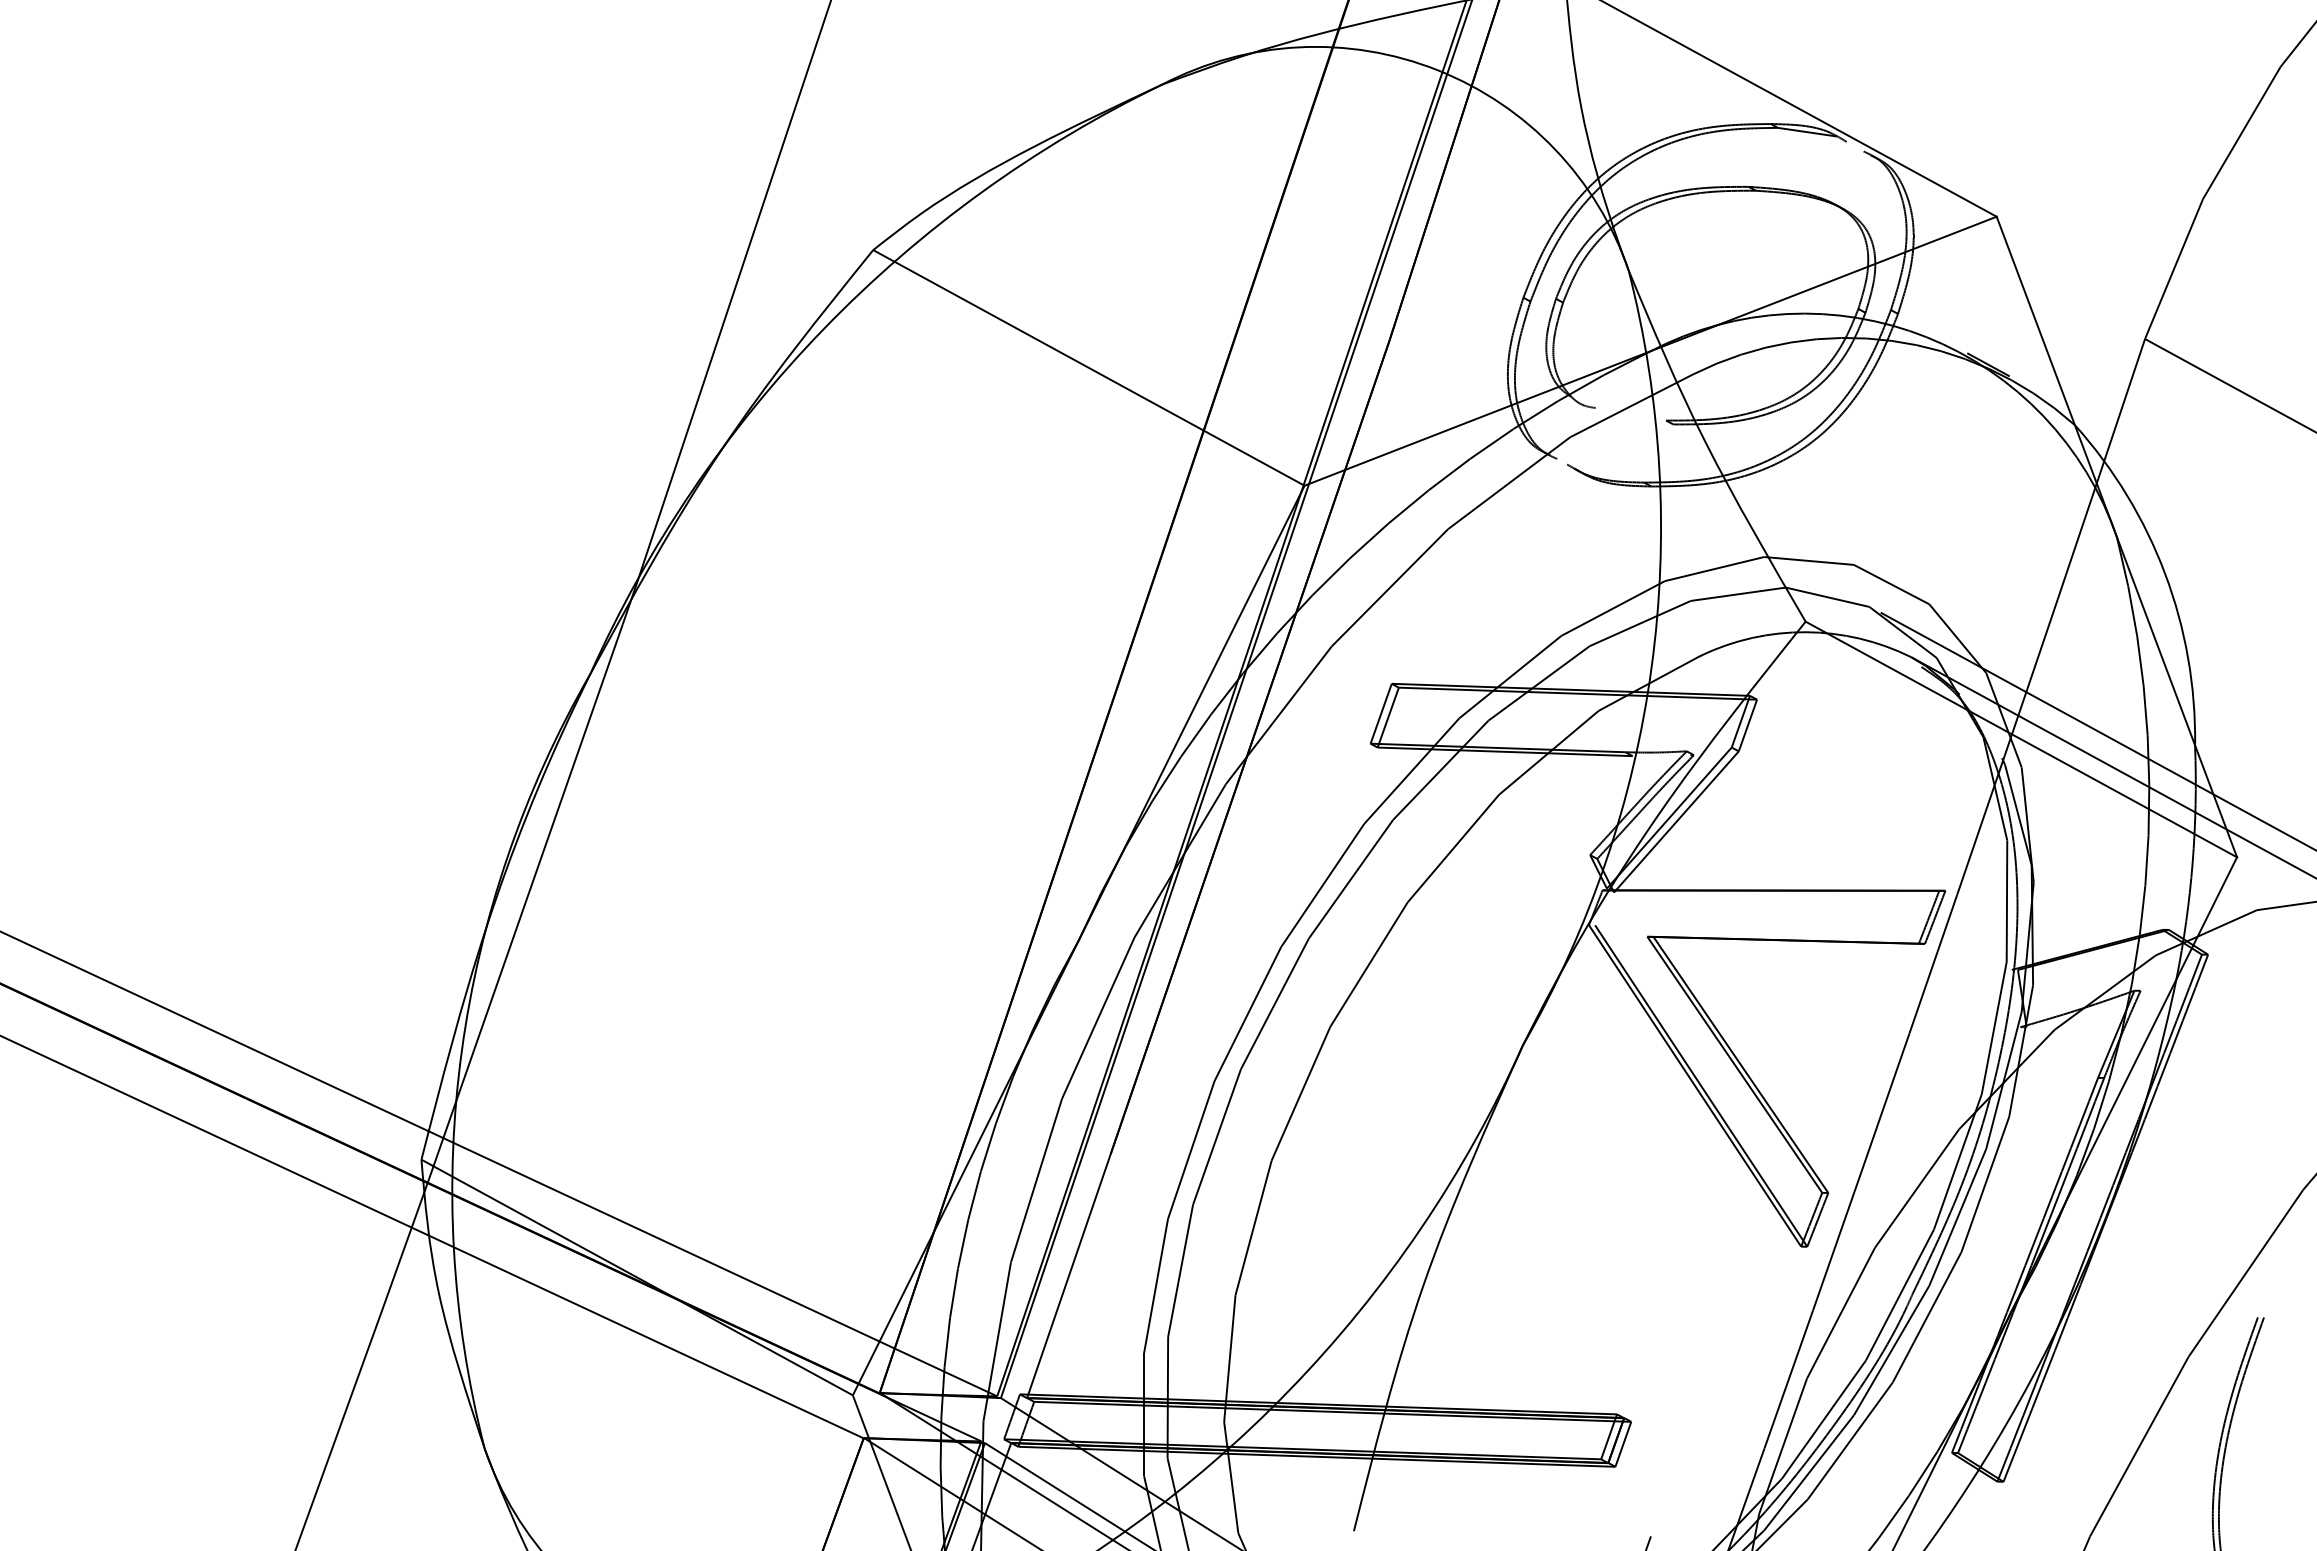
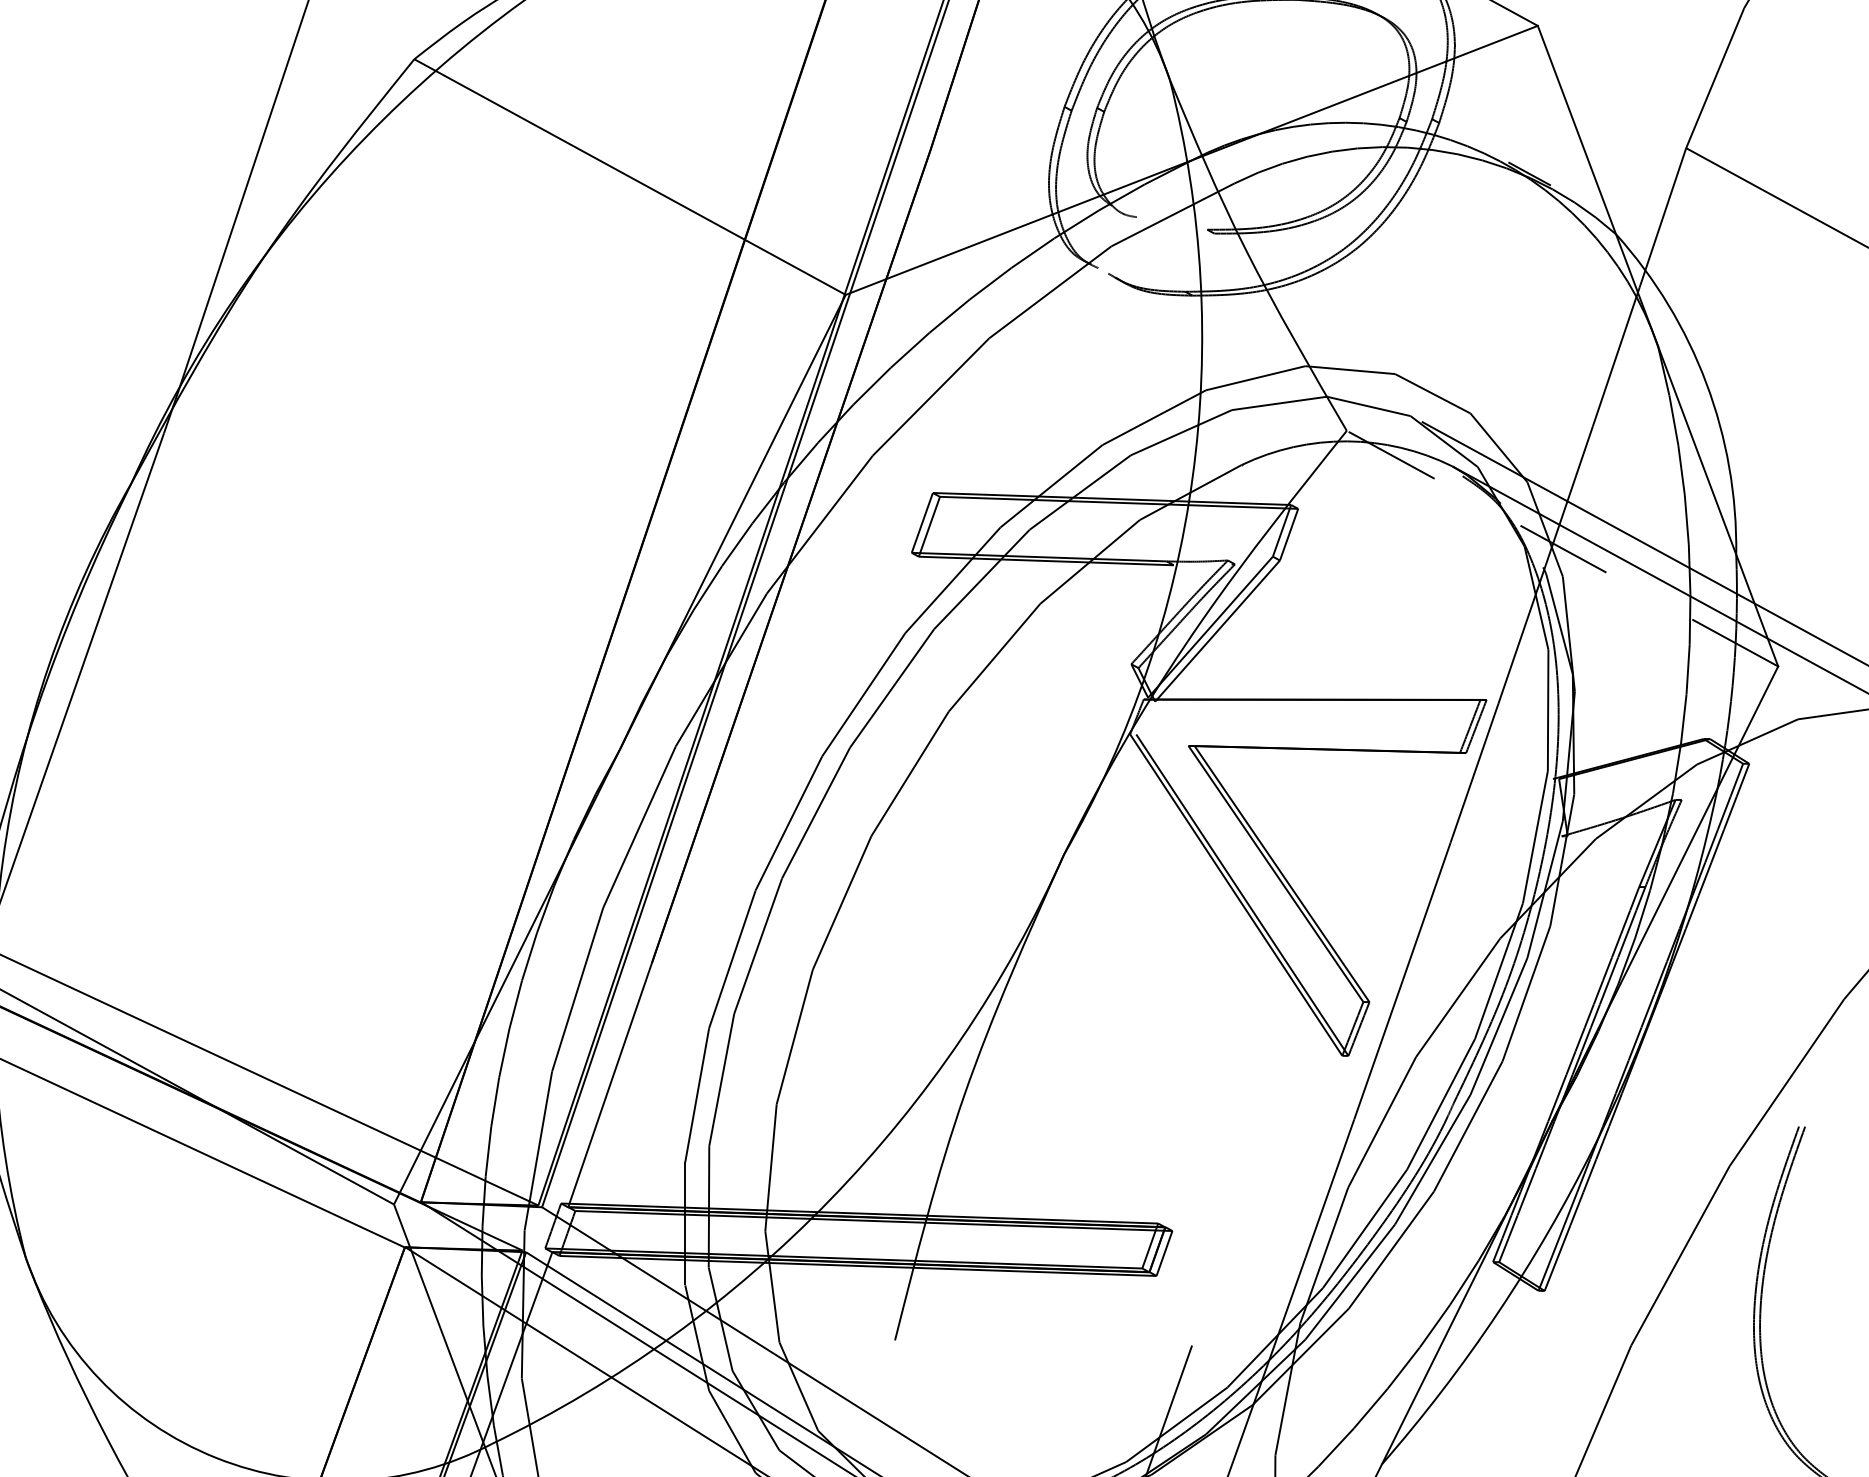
line: (2021, 739) -> (1562, 548), solid -> dashed

